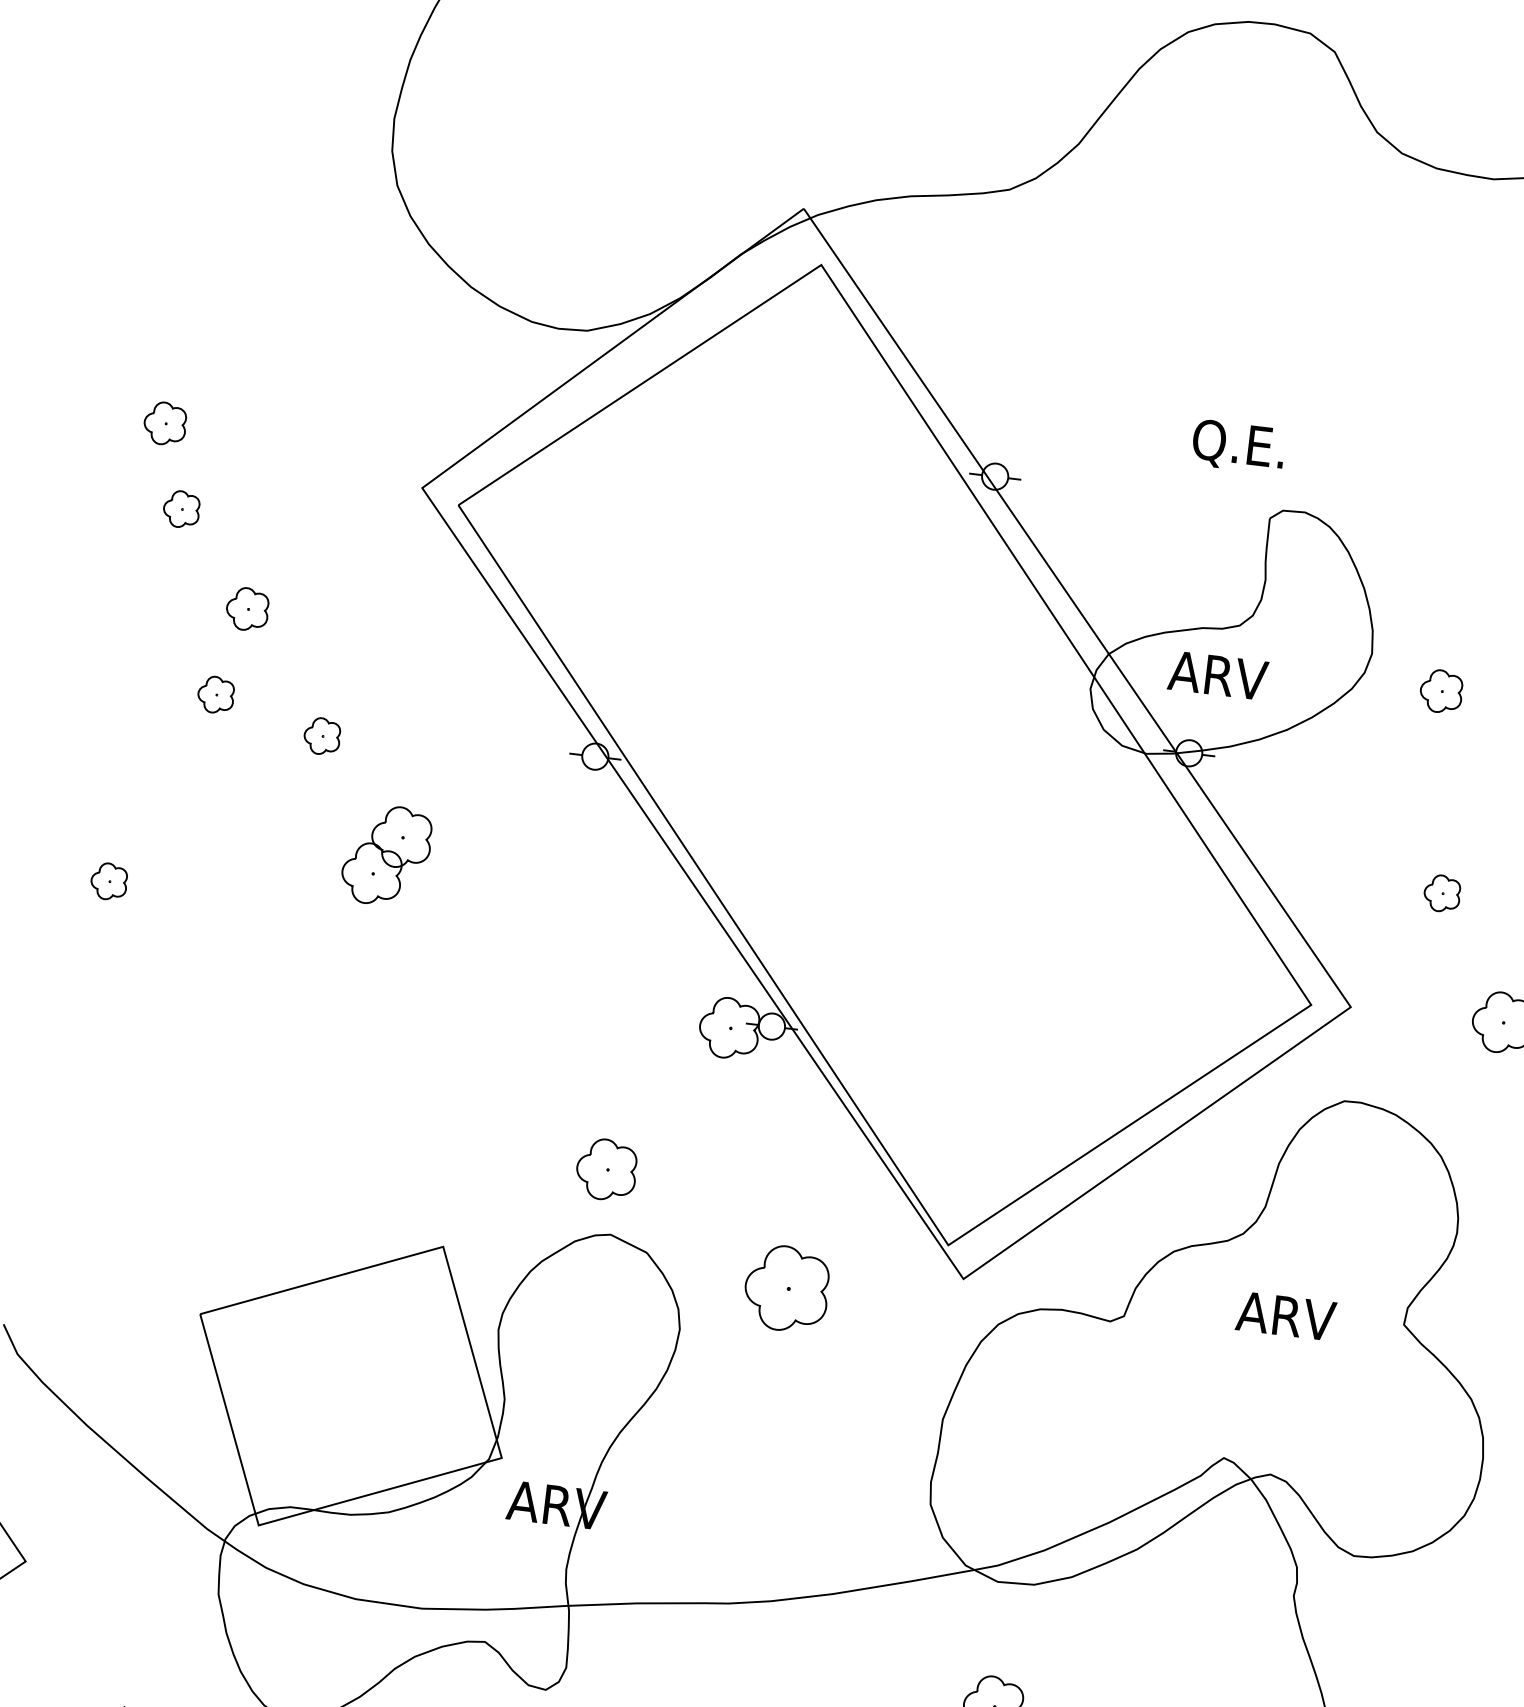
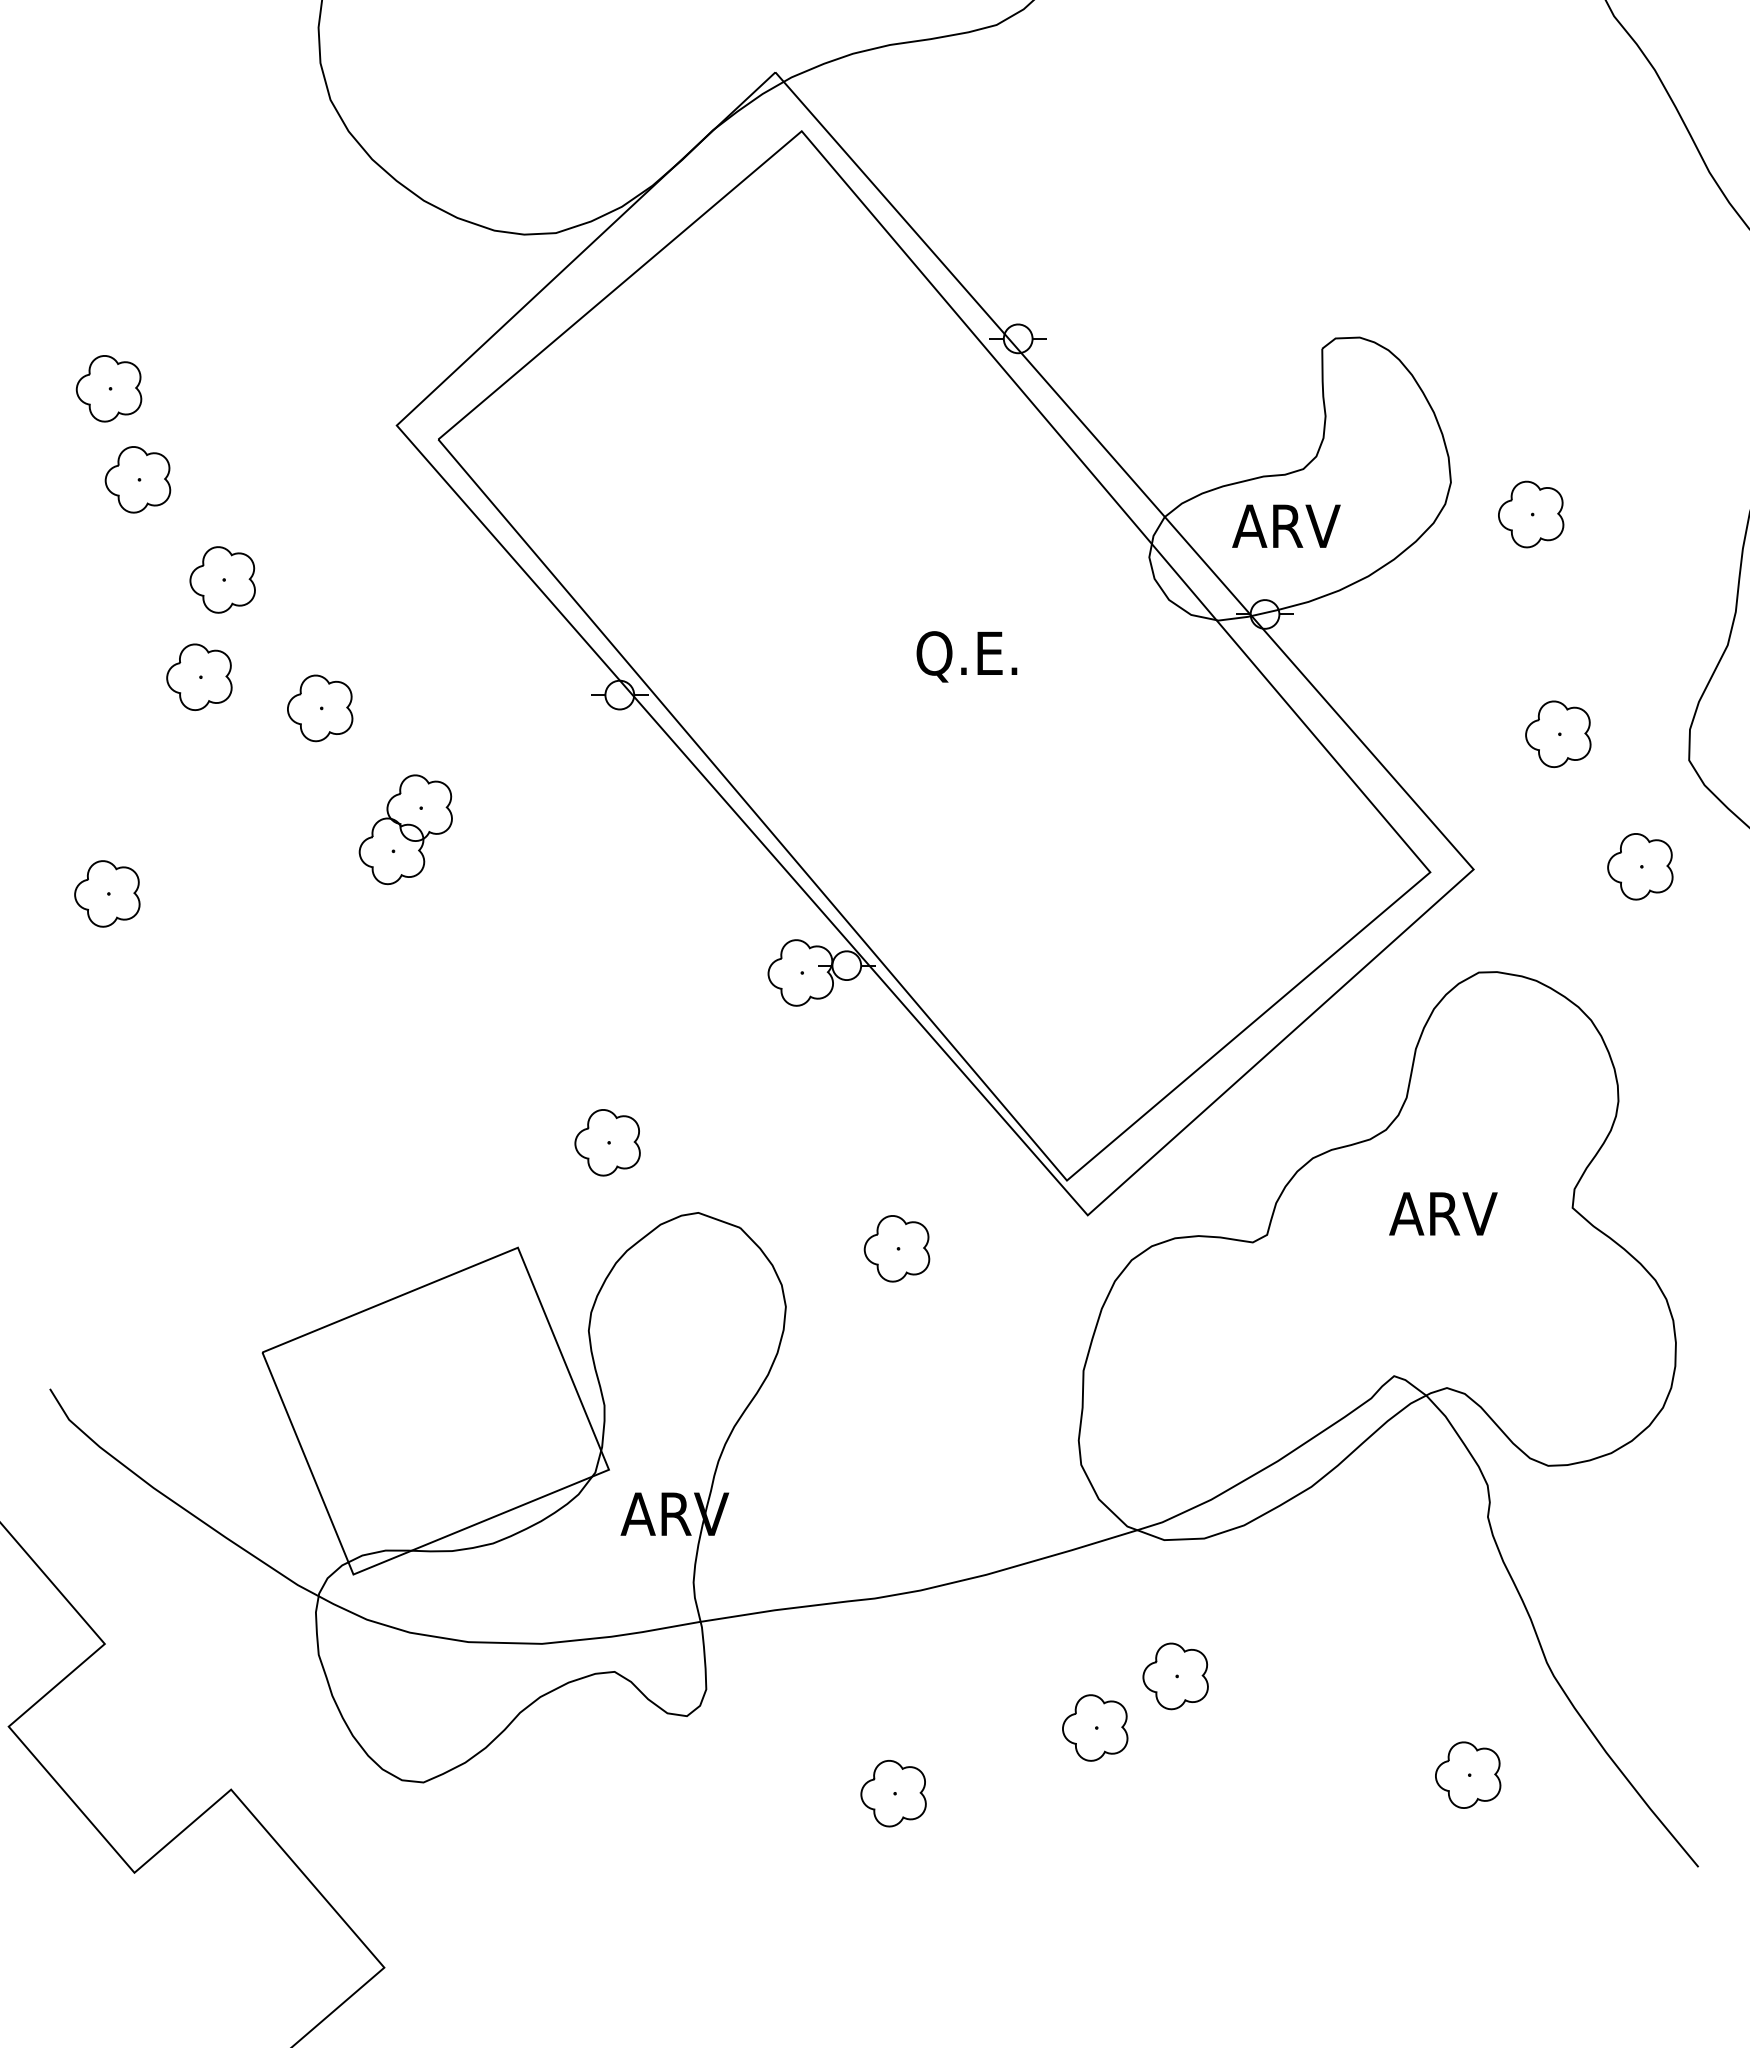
part: (164, 423) -> (108, 388), size x1.43
text: (1238, 446) -> (966, 656), moved
part: (181, 508) -> (137, 479), size x1.67
part: (247, 608) -> (222, 579), size x1.43
part: (1441, 691) -> (1531, 514), size x1.43
part: (216, 694) -> (199, 676), size x1.67
part: (322, 736) -> (320, 708), size x1.67
part: (109, 881) -> (107, 893), size x1.67
part: (1442, 892) -> (1558, 733), size x1.67
part: (606, 1169) -> (607, 1142), moved
part: (786, 1288) -> (896, 1248), size x0.71

